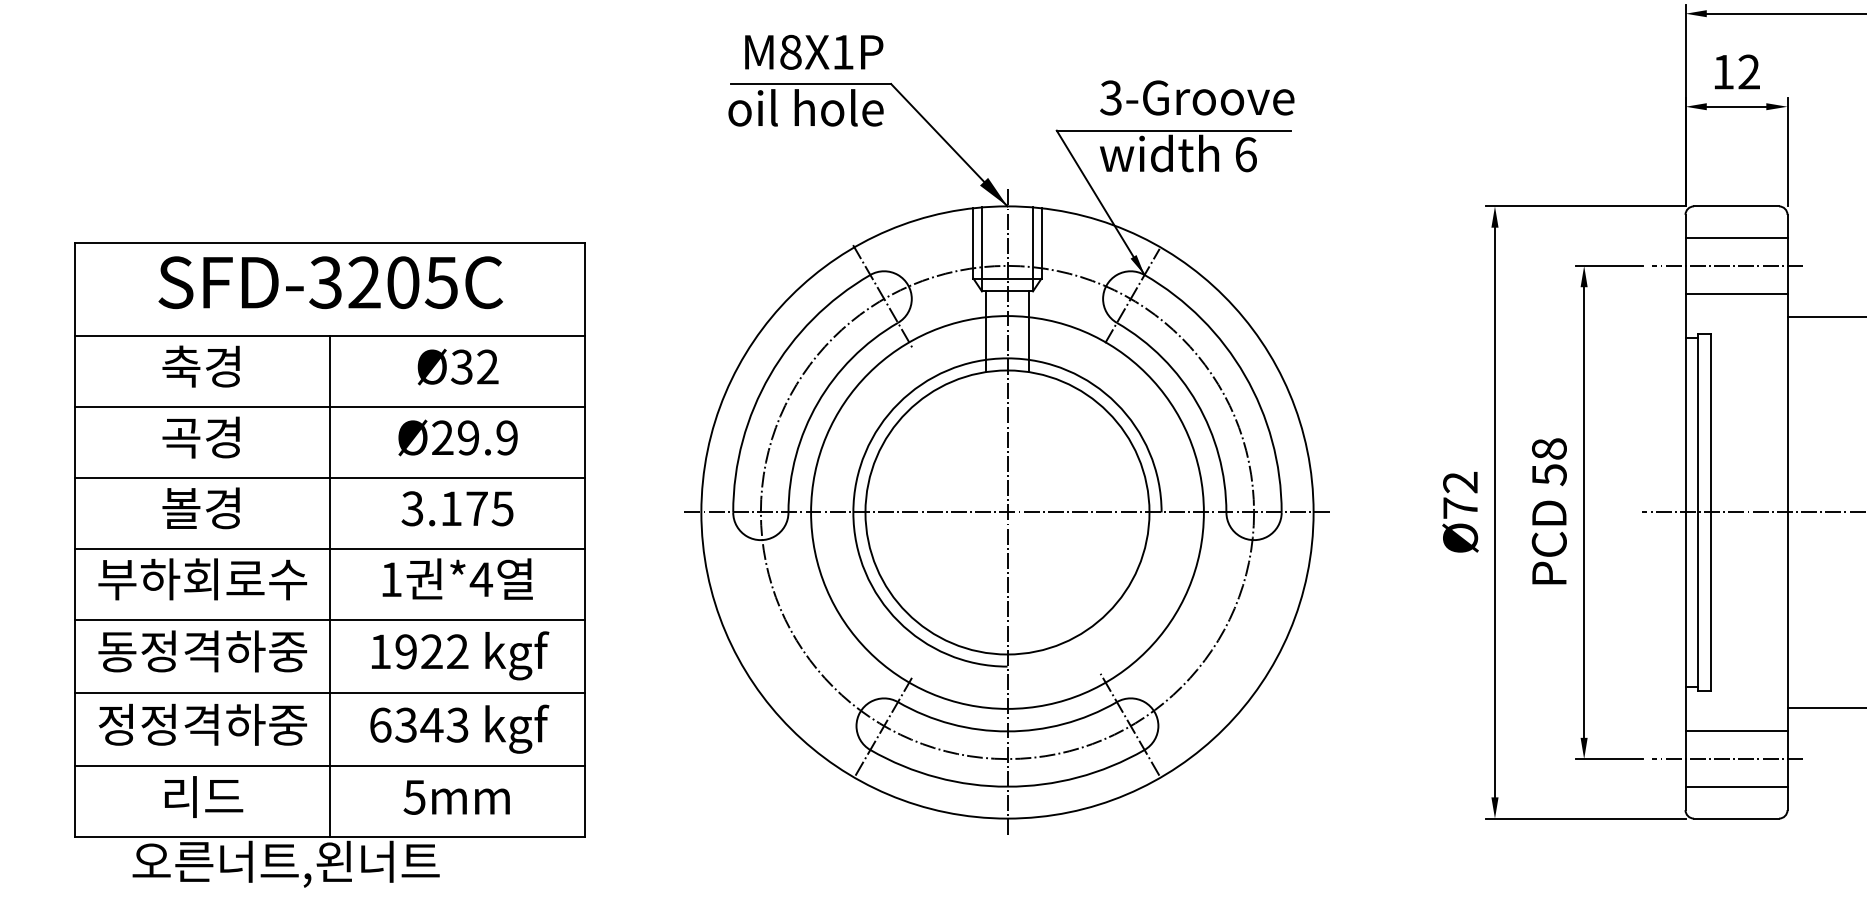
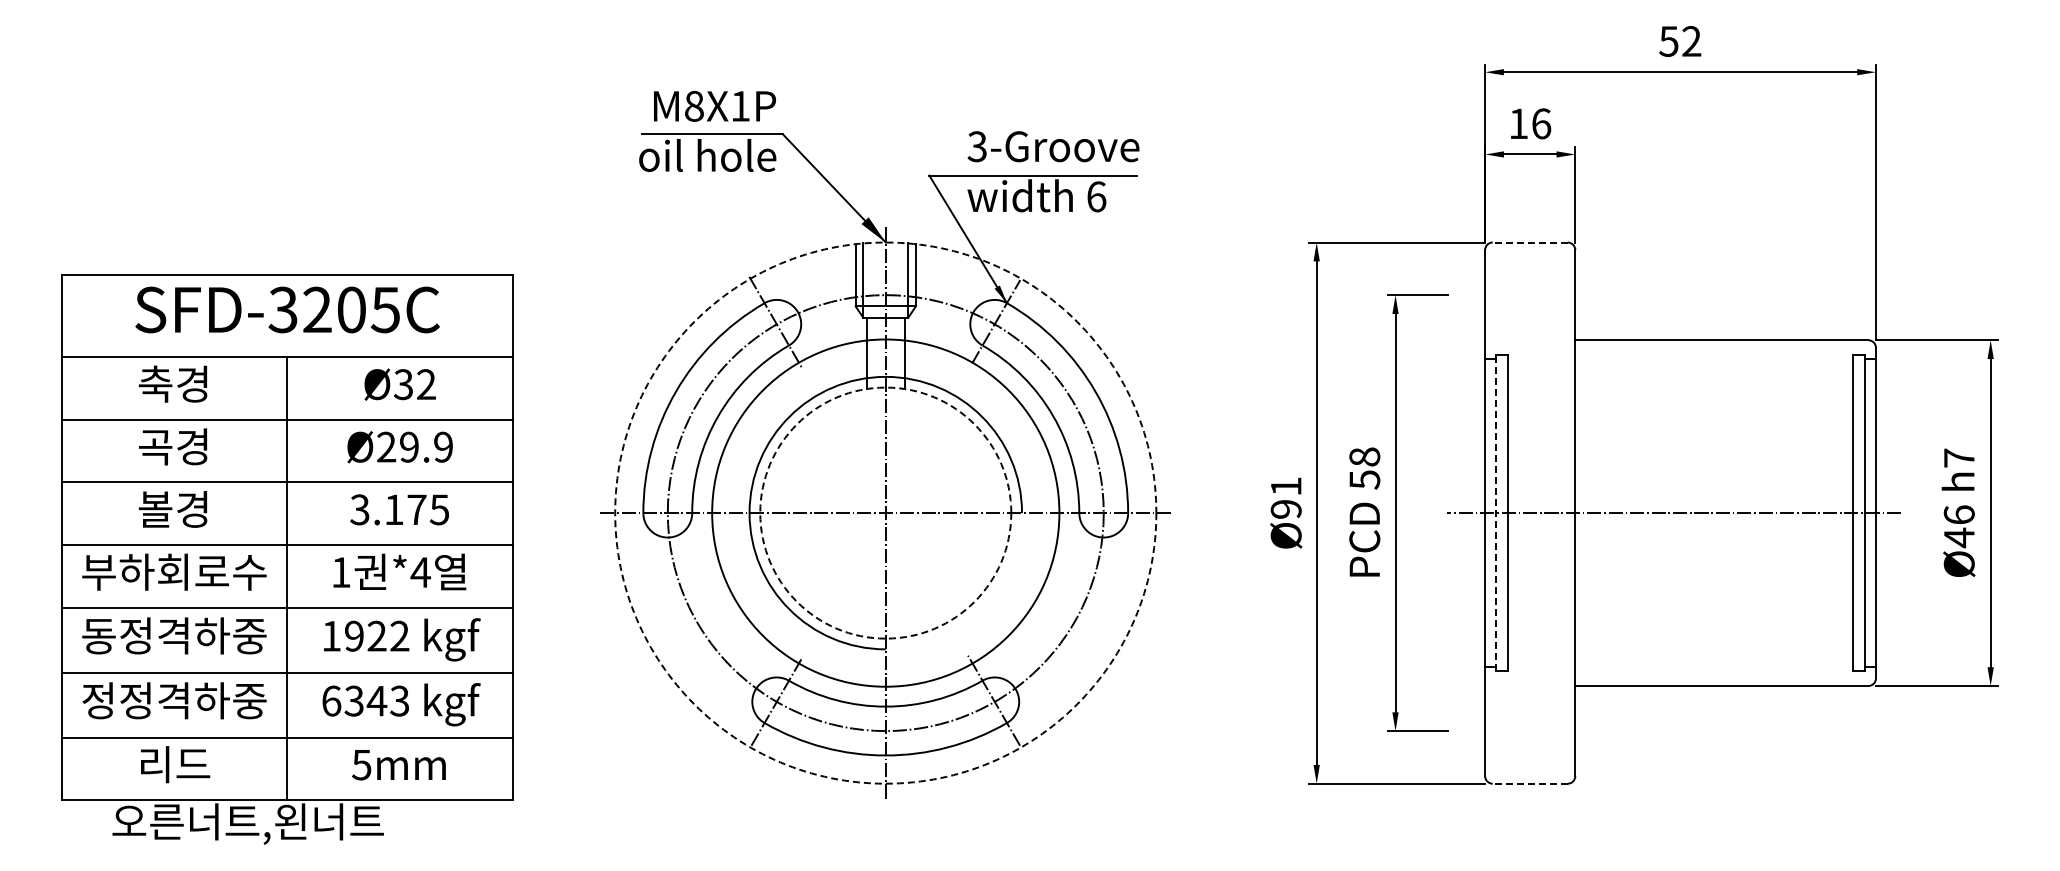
text: (1749, 71) -> (1541, 123), 12 -> 16
line: (1736, 206) -> (1530, 242), solid -> dashed
line: (1736, 238) -> (1530, 270), removed
line: (1726, 266) -> (1521, 295), removed
line: (1736, 293) -> (1530, 319), removed
text: (1459, 494) -> (1285, 497), Ø72 -> Ø91
circle: (1007, 511) -> (885, 512), solid -> dashed
circle: (1007, 511) -> (885, 512), solid -> dashed
line: (1698, 512) -> (1496, 513), solid -> dashed
line: (1736, 731) -> (1530, 706), removed
line: (1726, 759) -> (1521, 731), removed
line: (1736, 786) -> (1530, 755), removed
line: (1736, 818) -> (1530, 783), solid -> dashed

